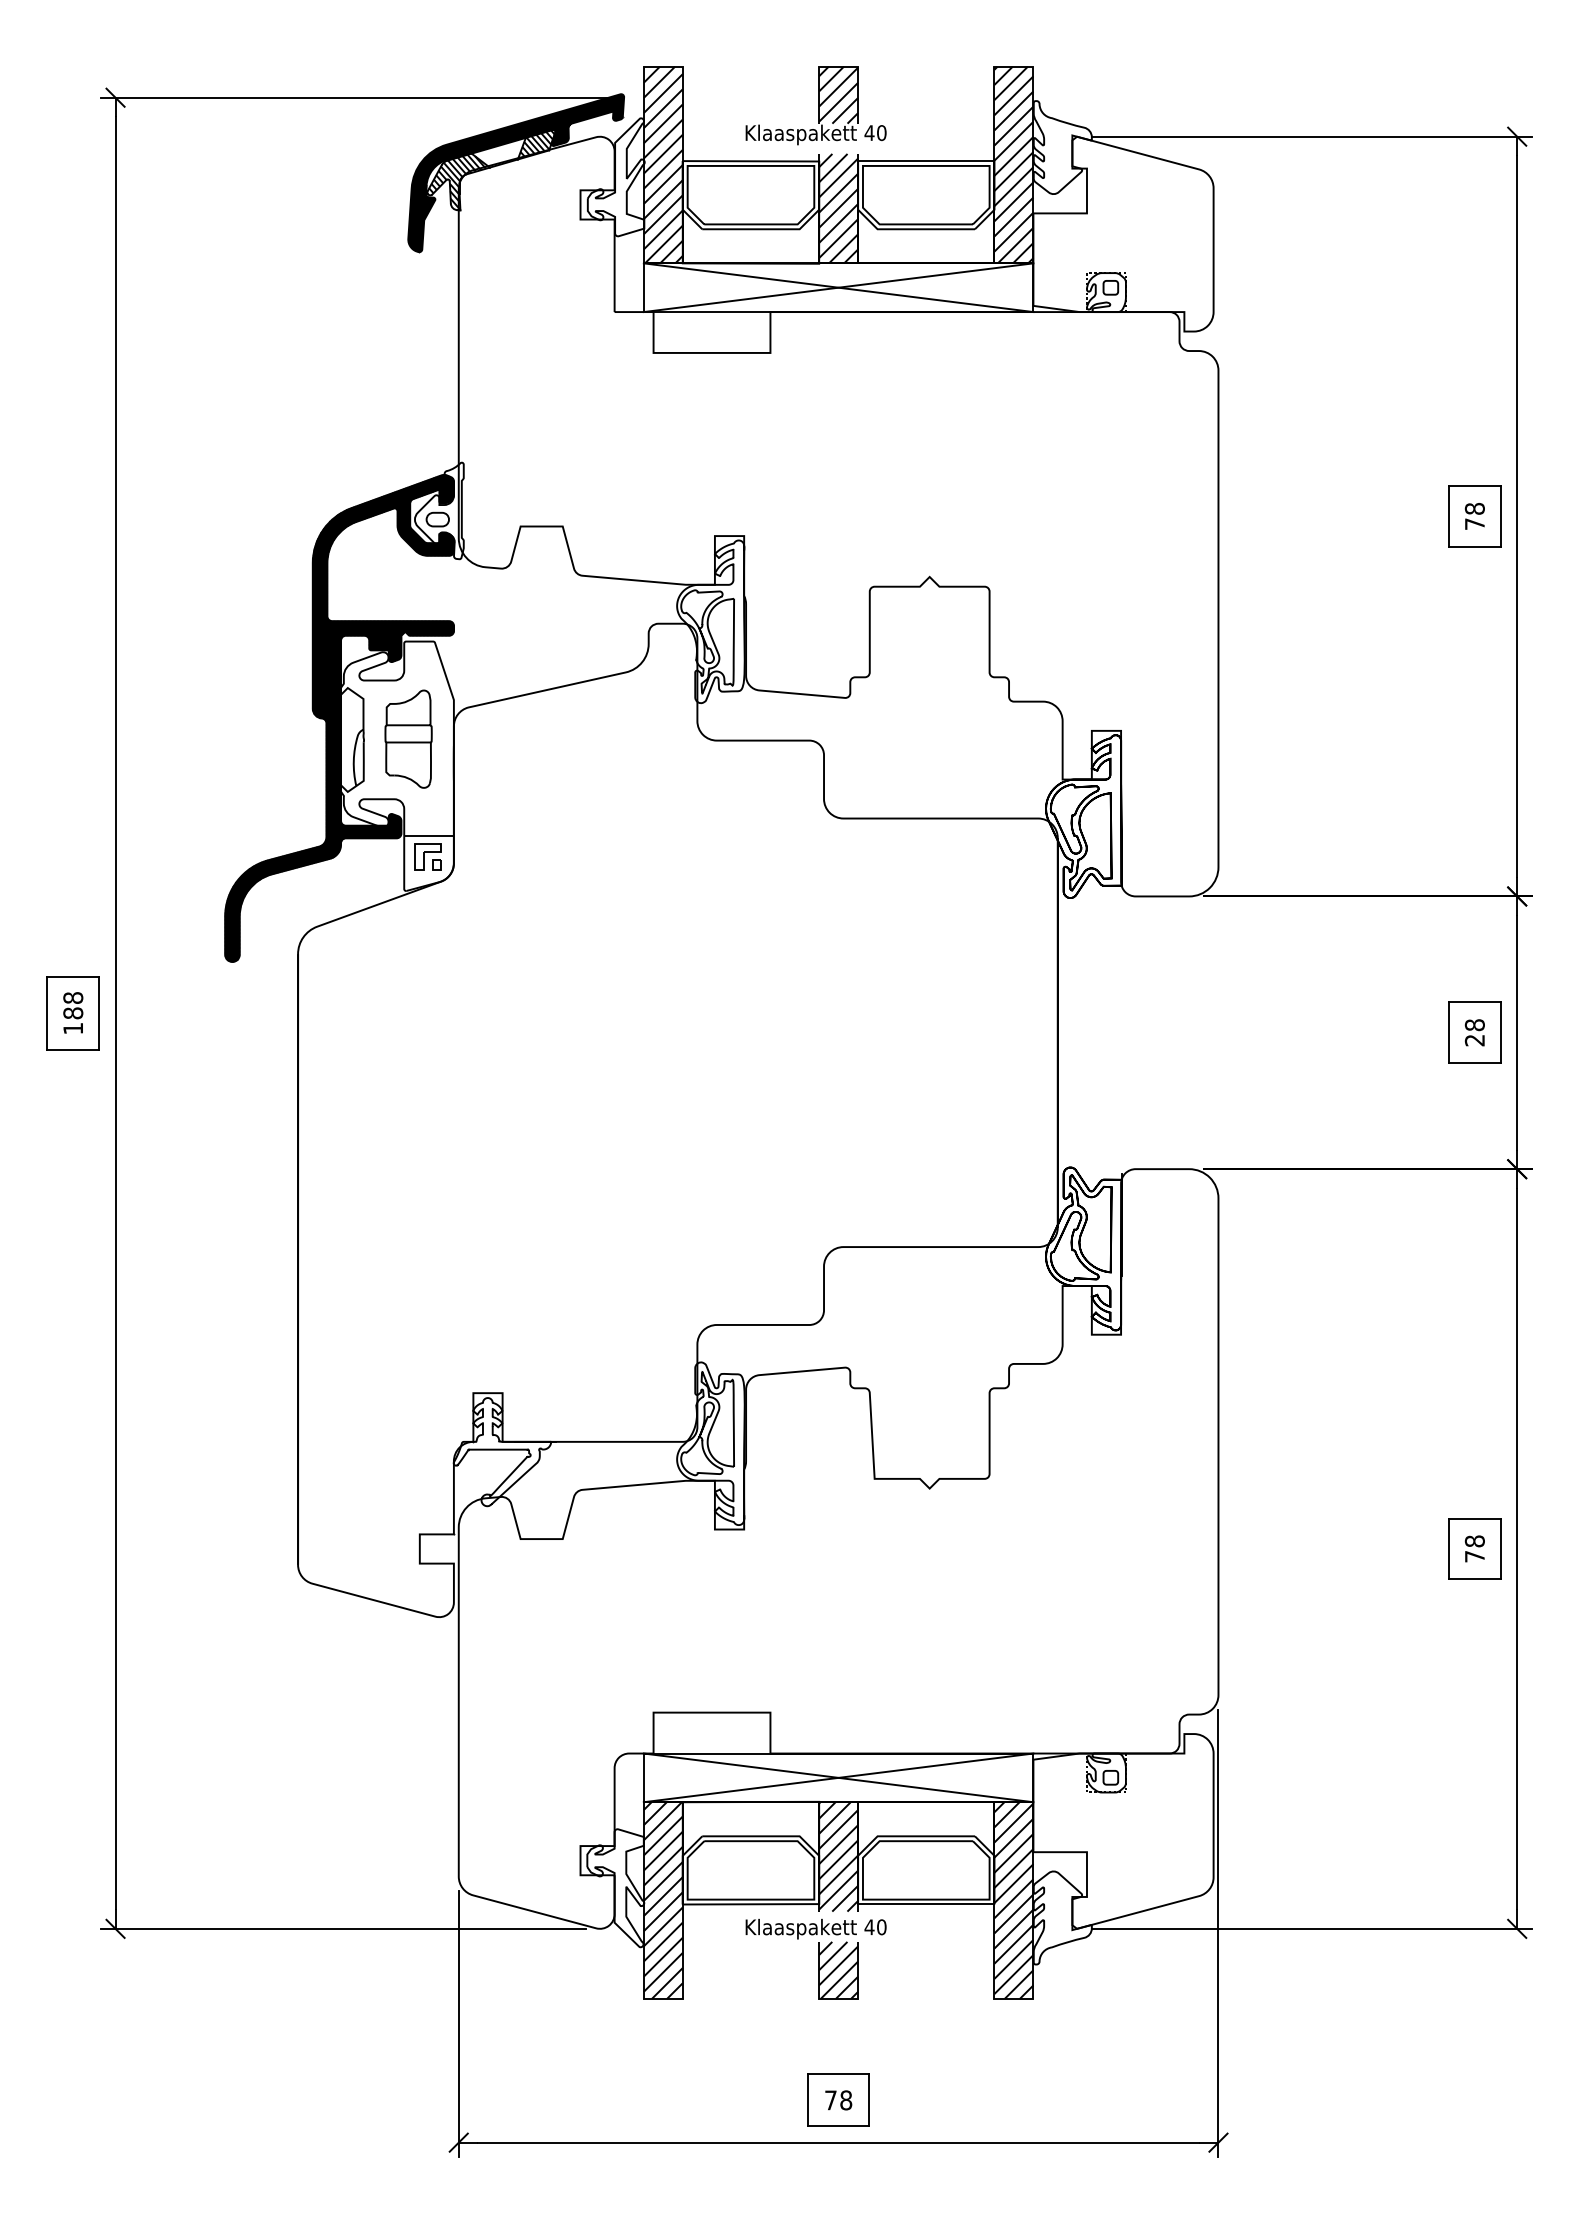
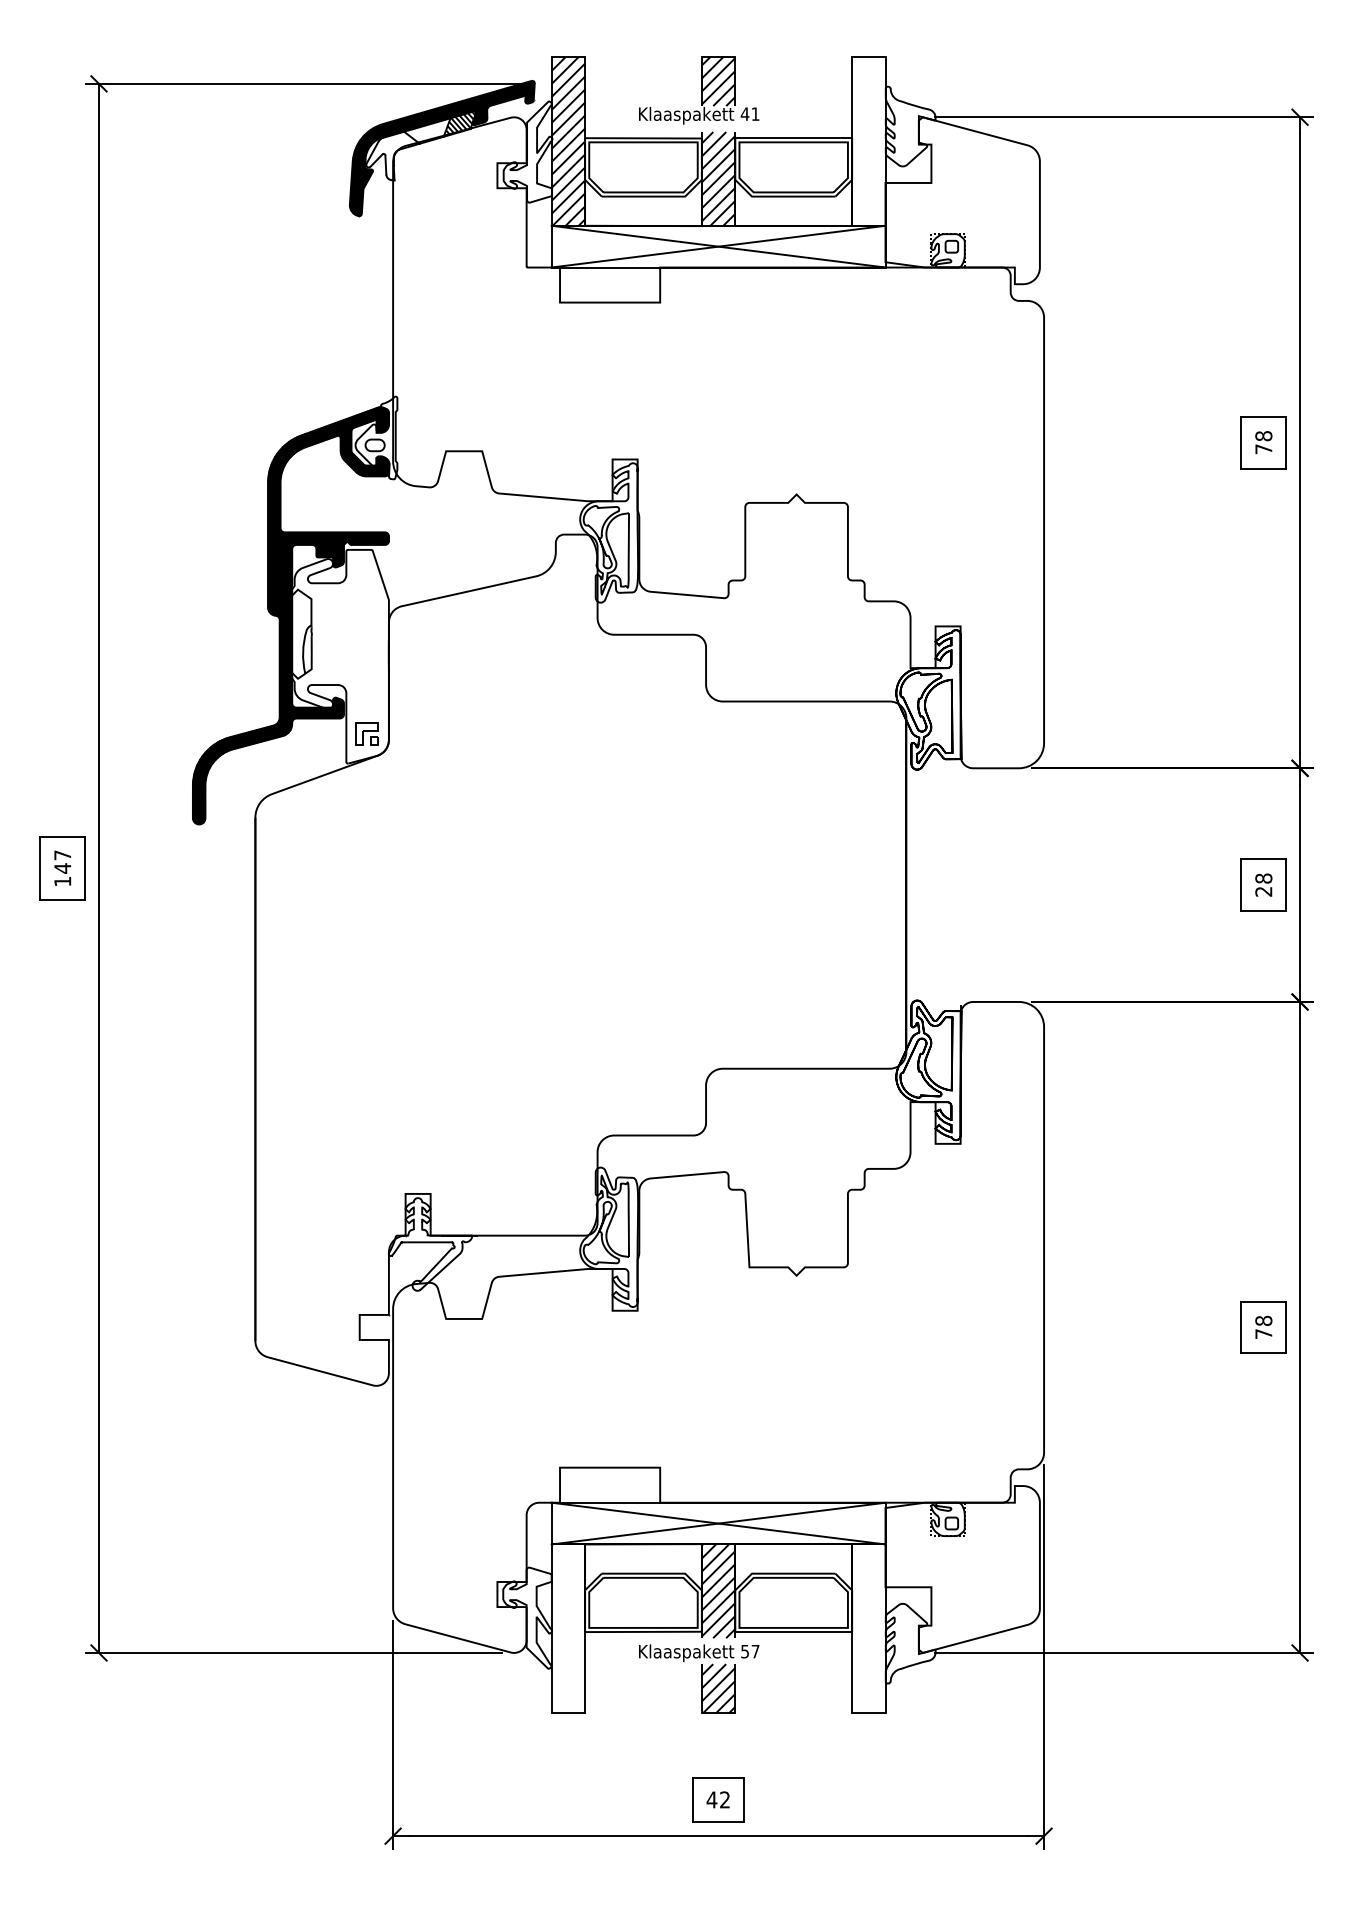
text: (881, 133) -> (755, 114), 40 -> 41
hatch: (1013, 164) -> (868, 141), removed
hatch: (456, 181) -> (391, 155), removed
part: (408, 738) -> (350, 632), removed
line: (428, 835) -> (367, 716), removed
text: (73, 1005) -> (62, 861), 188 -> 147
hatch: (662, 1900) -> (567, 1628), removed
hatch: (1013, 1900) -> (868, 1628), removed
text: (875, 1927) -> (750, 1651), 40 -> 57
text: (838, 2100) -> (718, 1800), 78 -> 42

